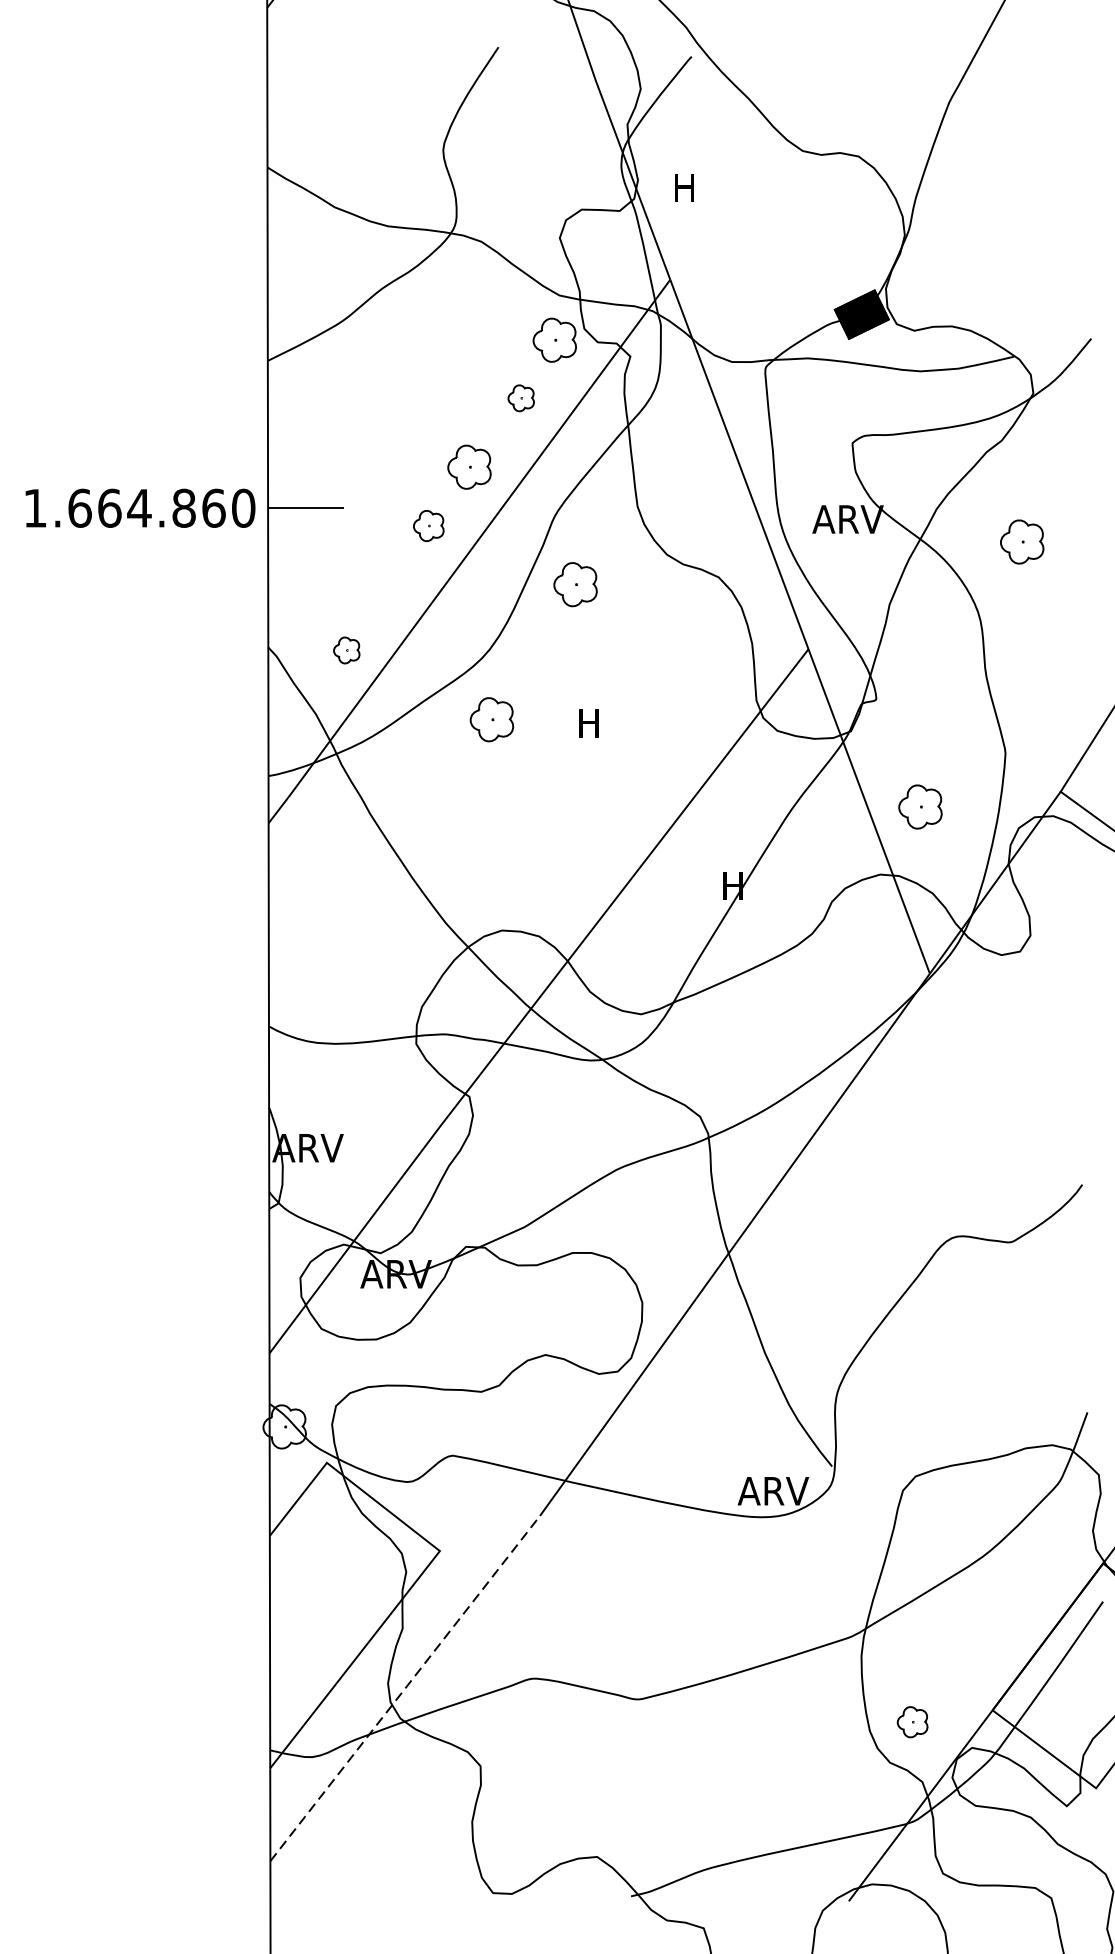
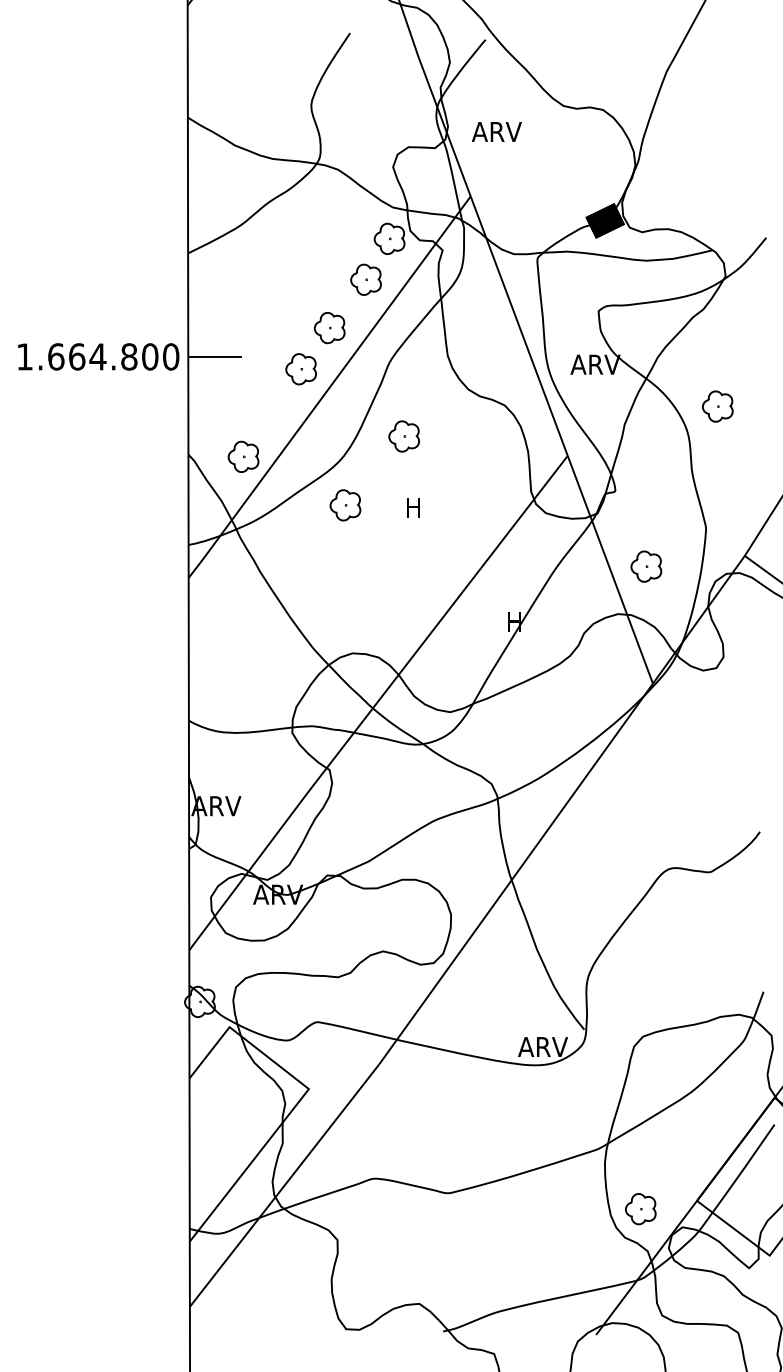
text: (707, 187) -> (496, 131), H -> ARV
part: (520, 398) -> (365, 279), size x1.67
text: (214, 507) -> (150, 356), 1.664.860 -> 1.664.800
part: (427, 526) -> (300, 369), size x1.43
part: (1021, 541) -> (717, 406), moved
part: (574, 584) -> (403, 436), moved
part: (346, 650) -> (243, 456), size x1.67
line: (405, 1688) -> (284, 1185), dashed -> solid
part: (912, 1722) -> (640, 1209), size x1.43

